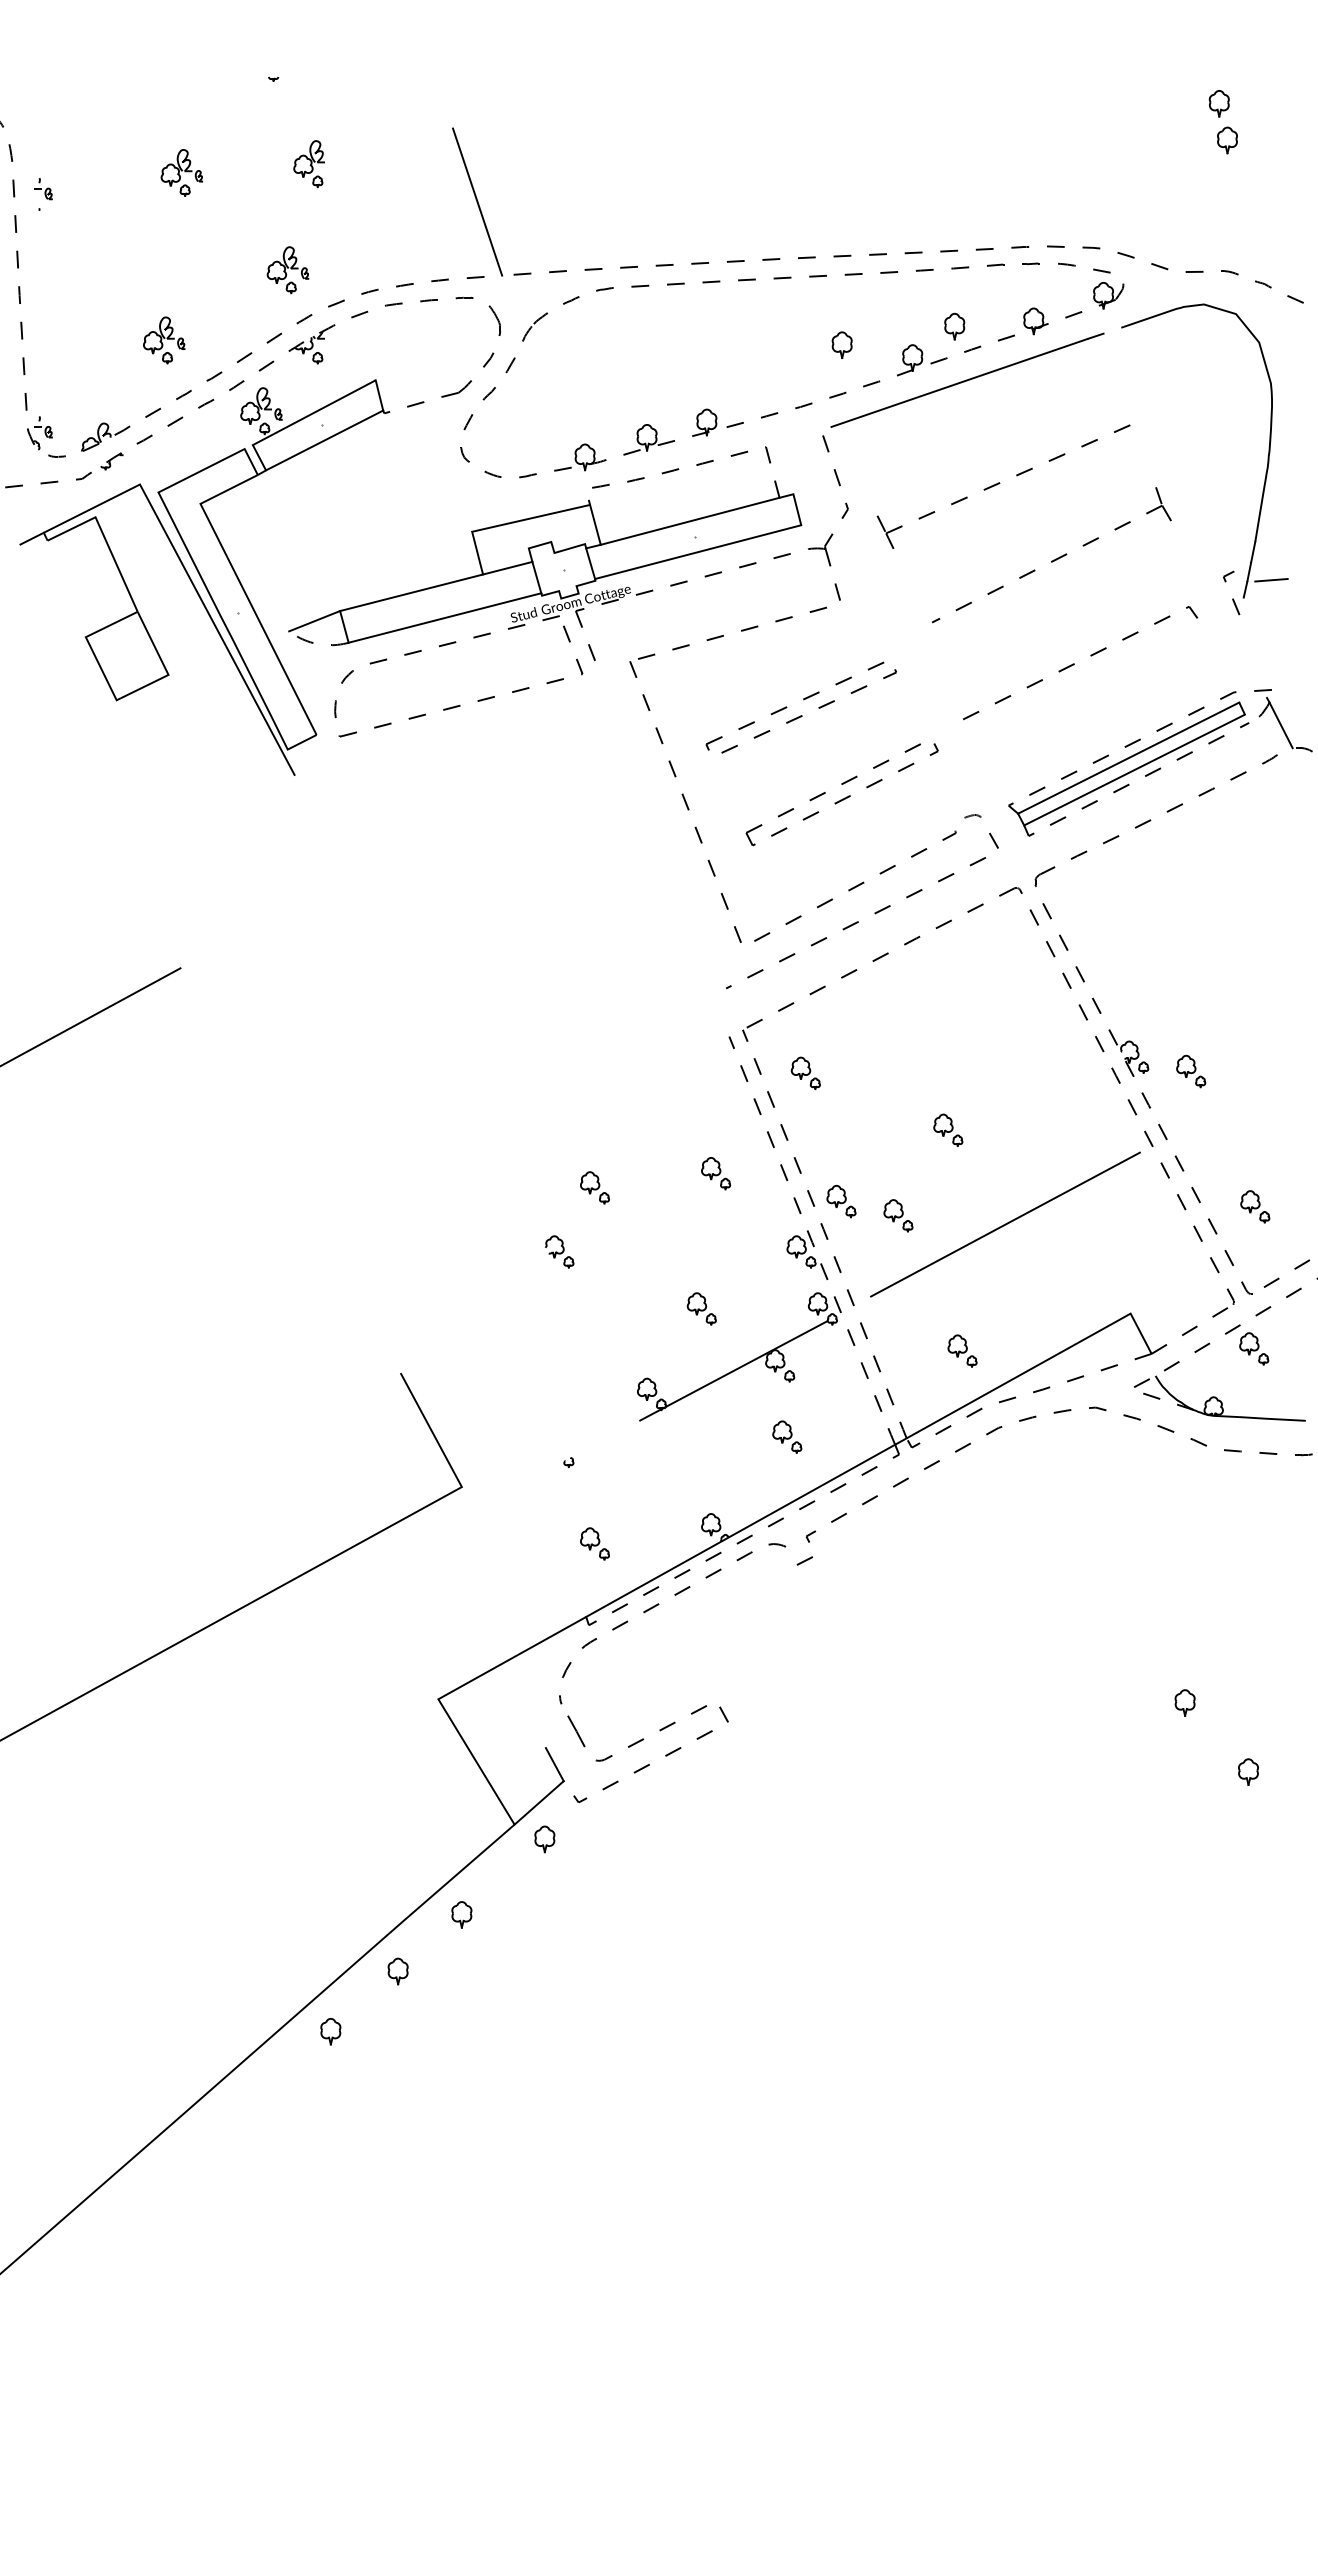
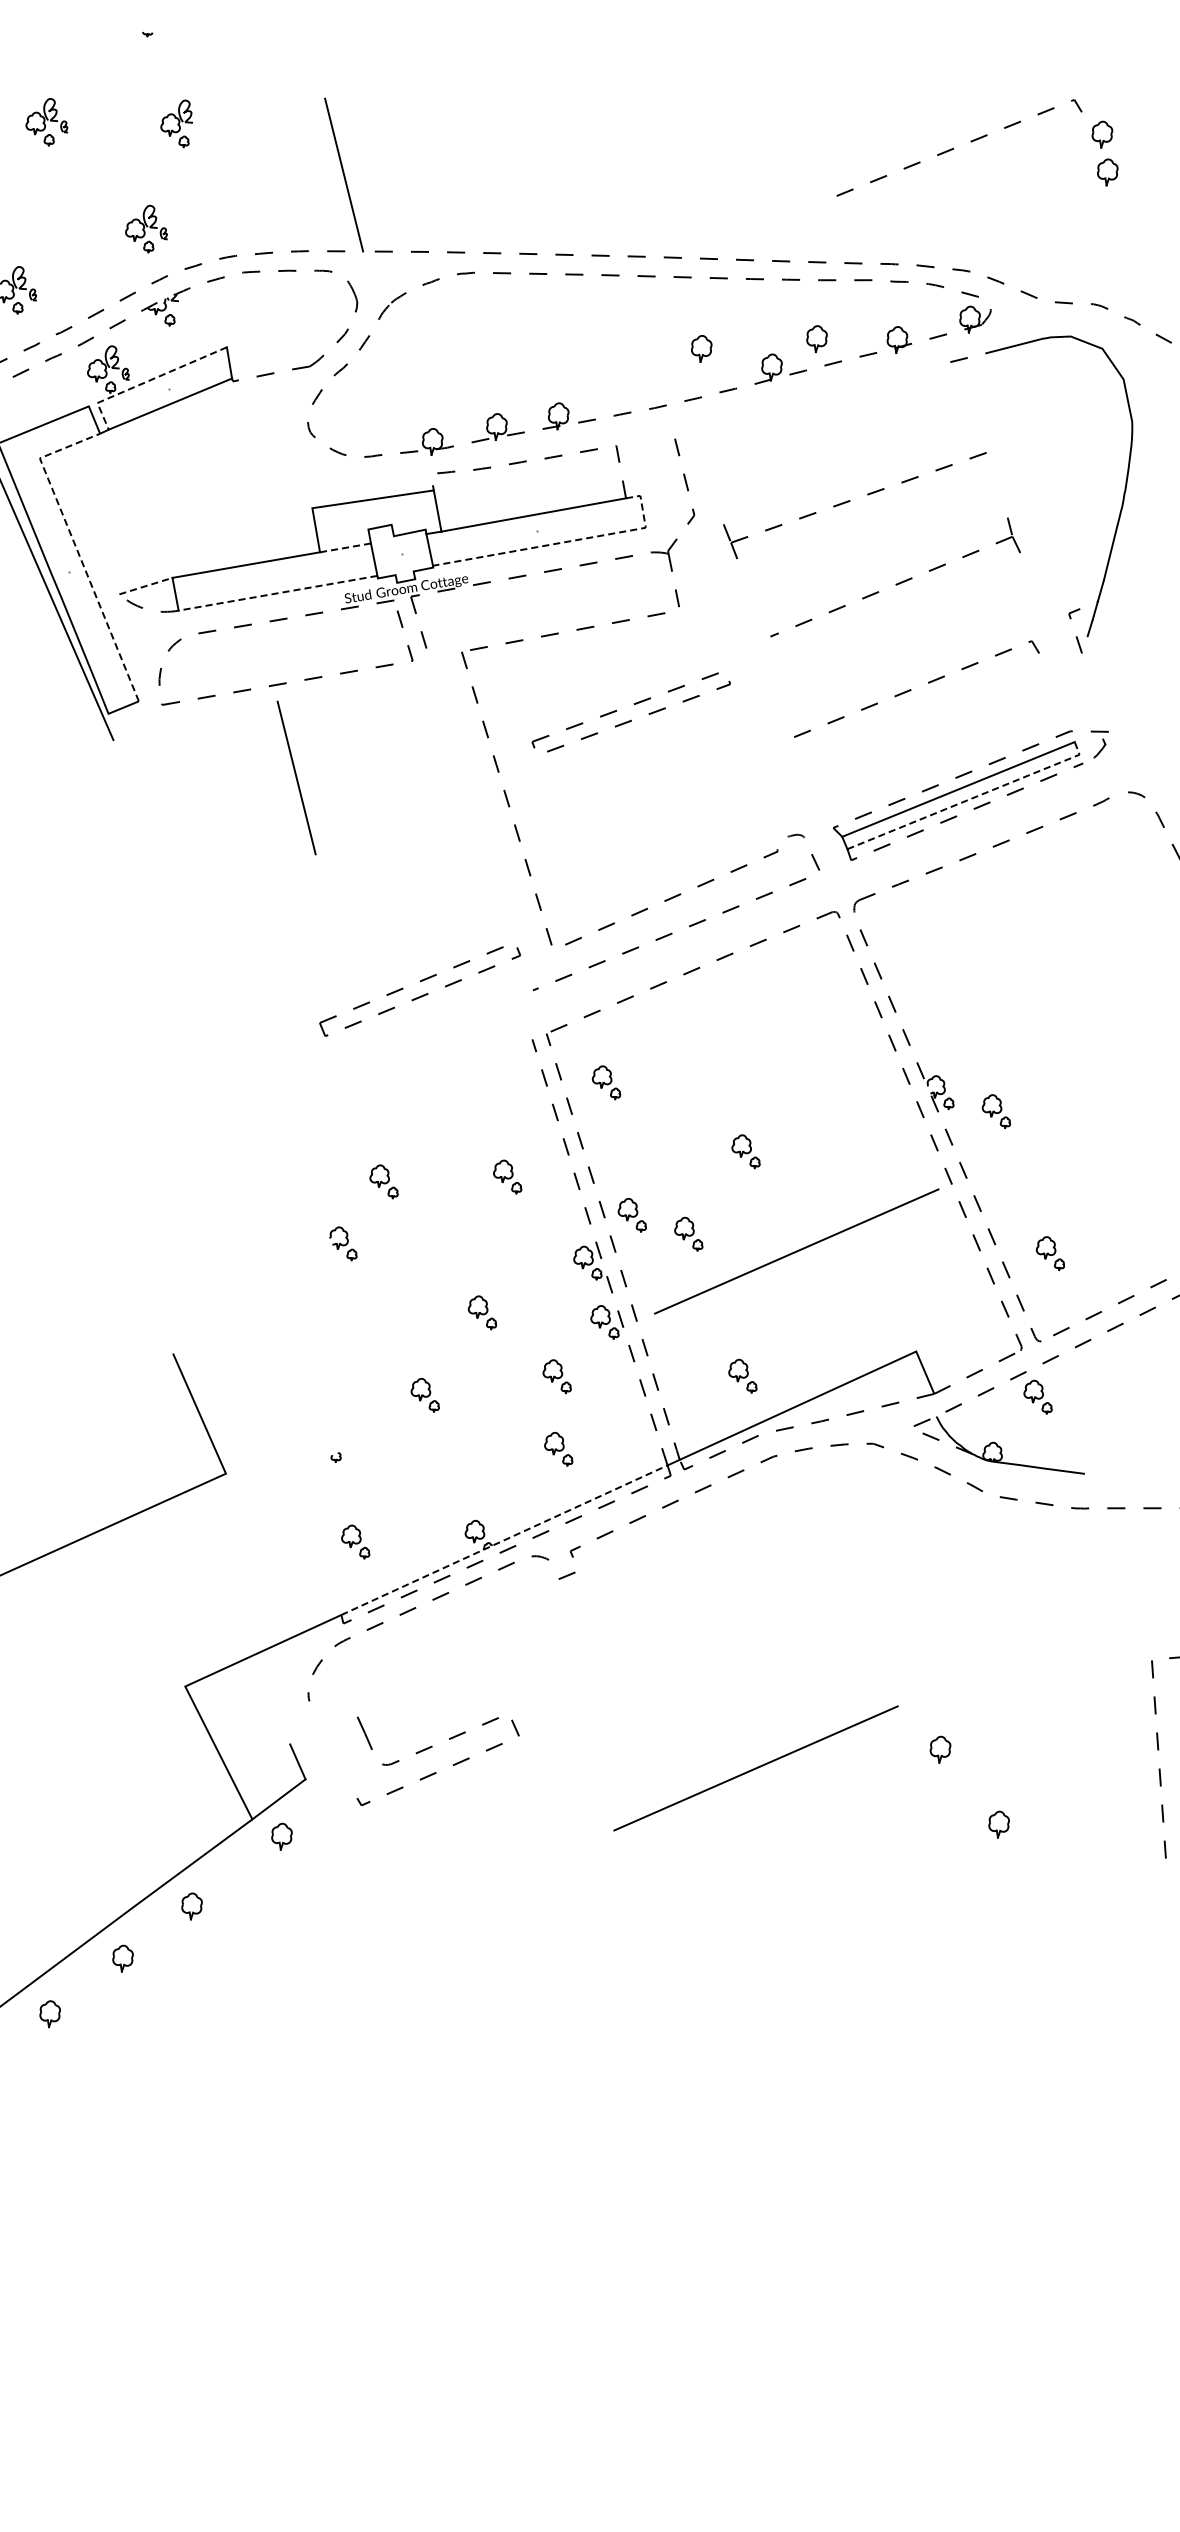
line: (1074, 128) -> (953, 148), added
line: (959, 382) -> (817, 395), removed
line: (300, 419) -> (147, 380), solid -> dashed
line: (721, 546) -> (563, 542), solid -> dashed
line: (508, 568) -> (346, 548), solid -> dashed
line: (1271, 580) -> (1117, 621), removed
line: (243, 589) -> (76, 548), solid -> dashed
line: (444, 618) -> (277, 593), solid -> dashed
line: (315, 621) -> (146, 586), solid -> dashed
line: (1280, 725) -> (1114, 768), removed
line: (1141, 766) -> (970, 798), solid -> dashed
part: (841, 794) -> (419, 991), moved
line: (477, 797) -> (296, 777), added
line: (733, 1370) -> (510, 1377), removed
line: (740, 1530) -> (504, 1539), solid -> dashed
line: (1005, 1735) -> (756, 1768), added
part: (649, 1763) -> (436, 1771), moved

